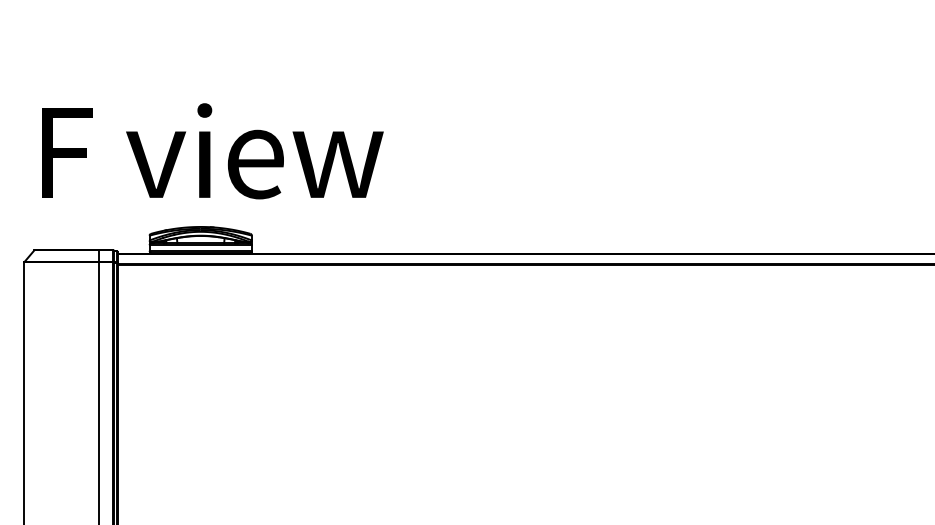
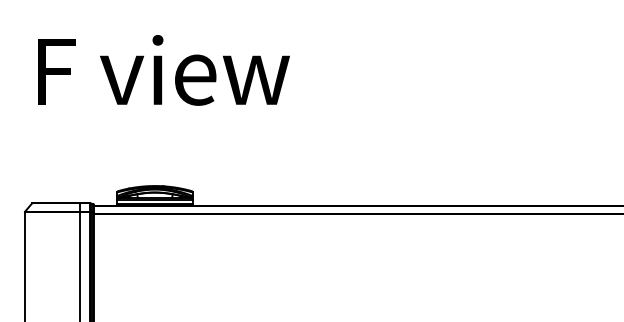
text: (212, 151) -> (163, 70), moved

